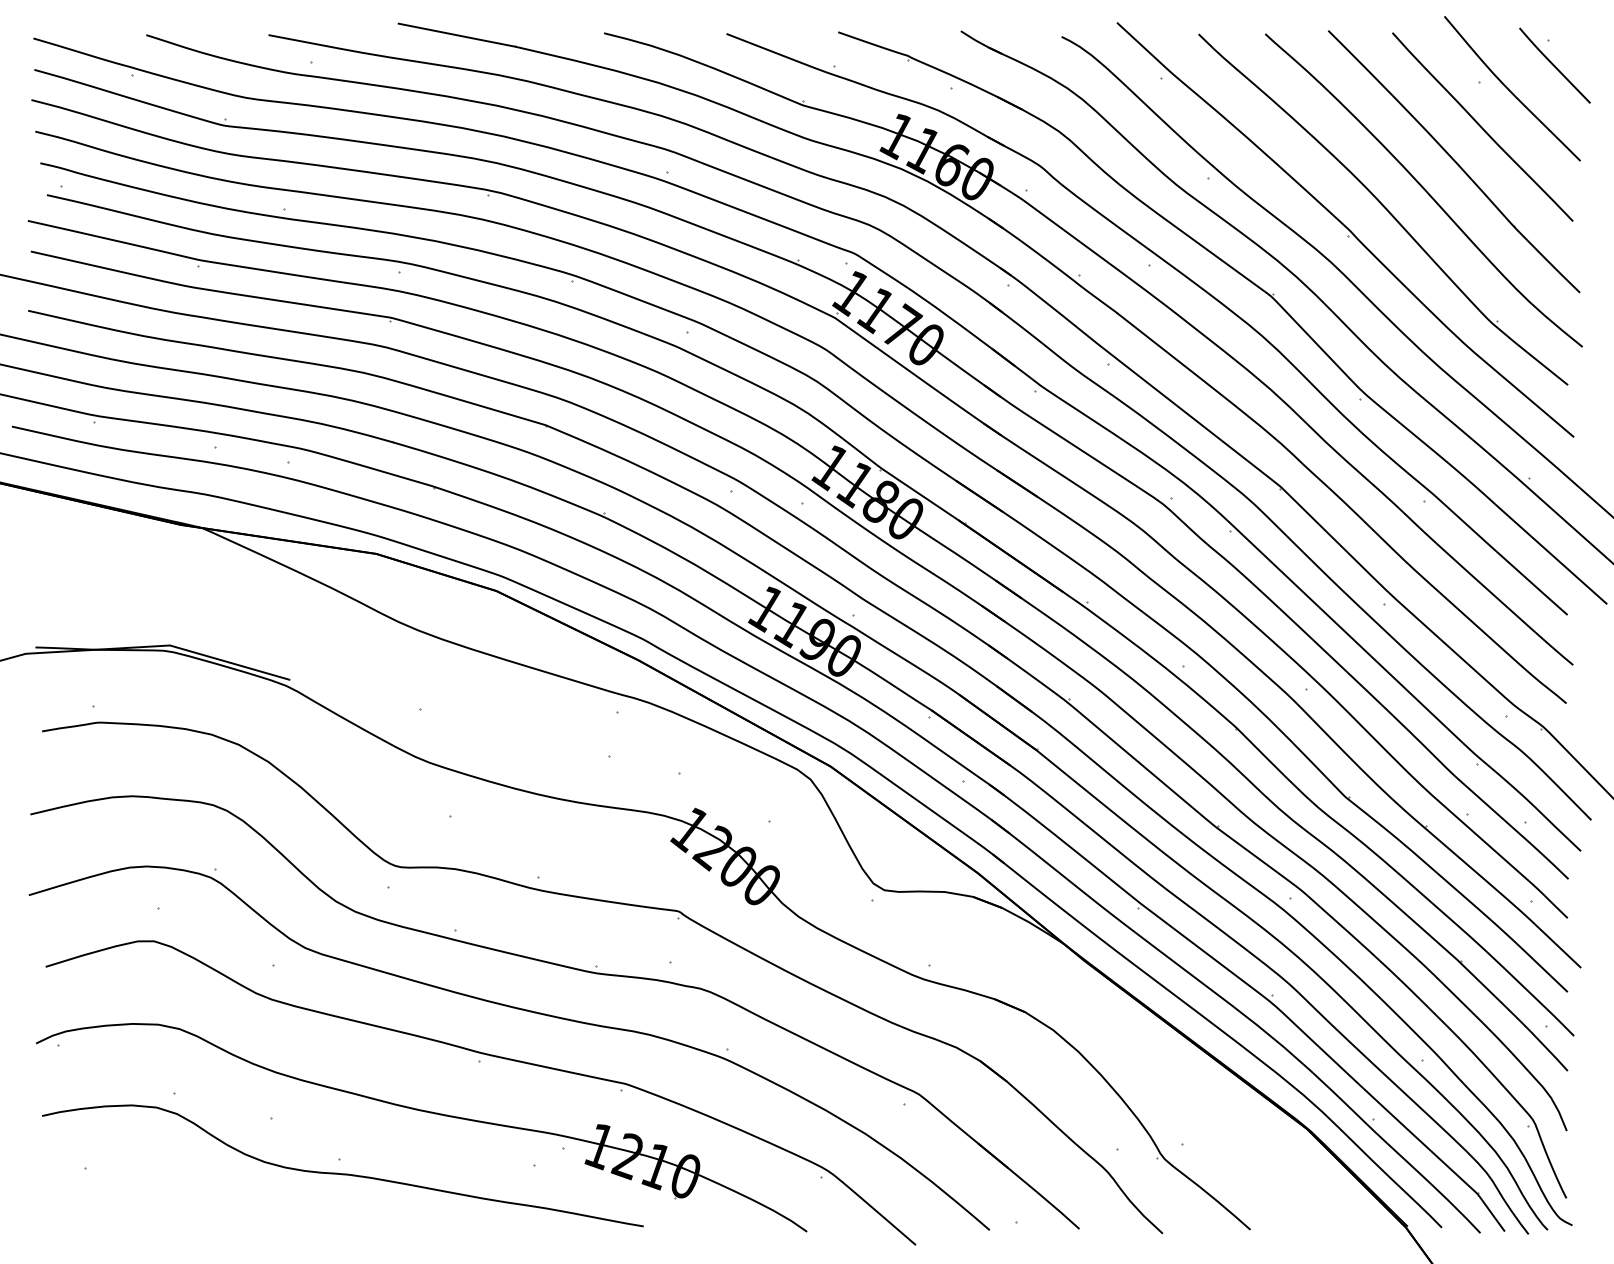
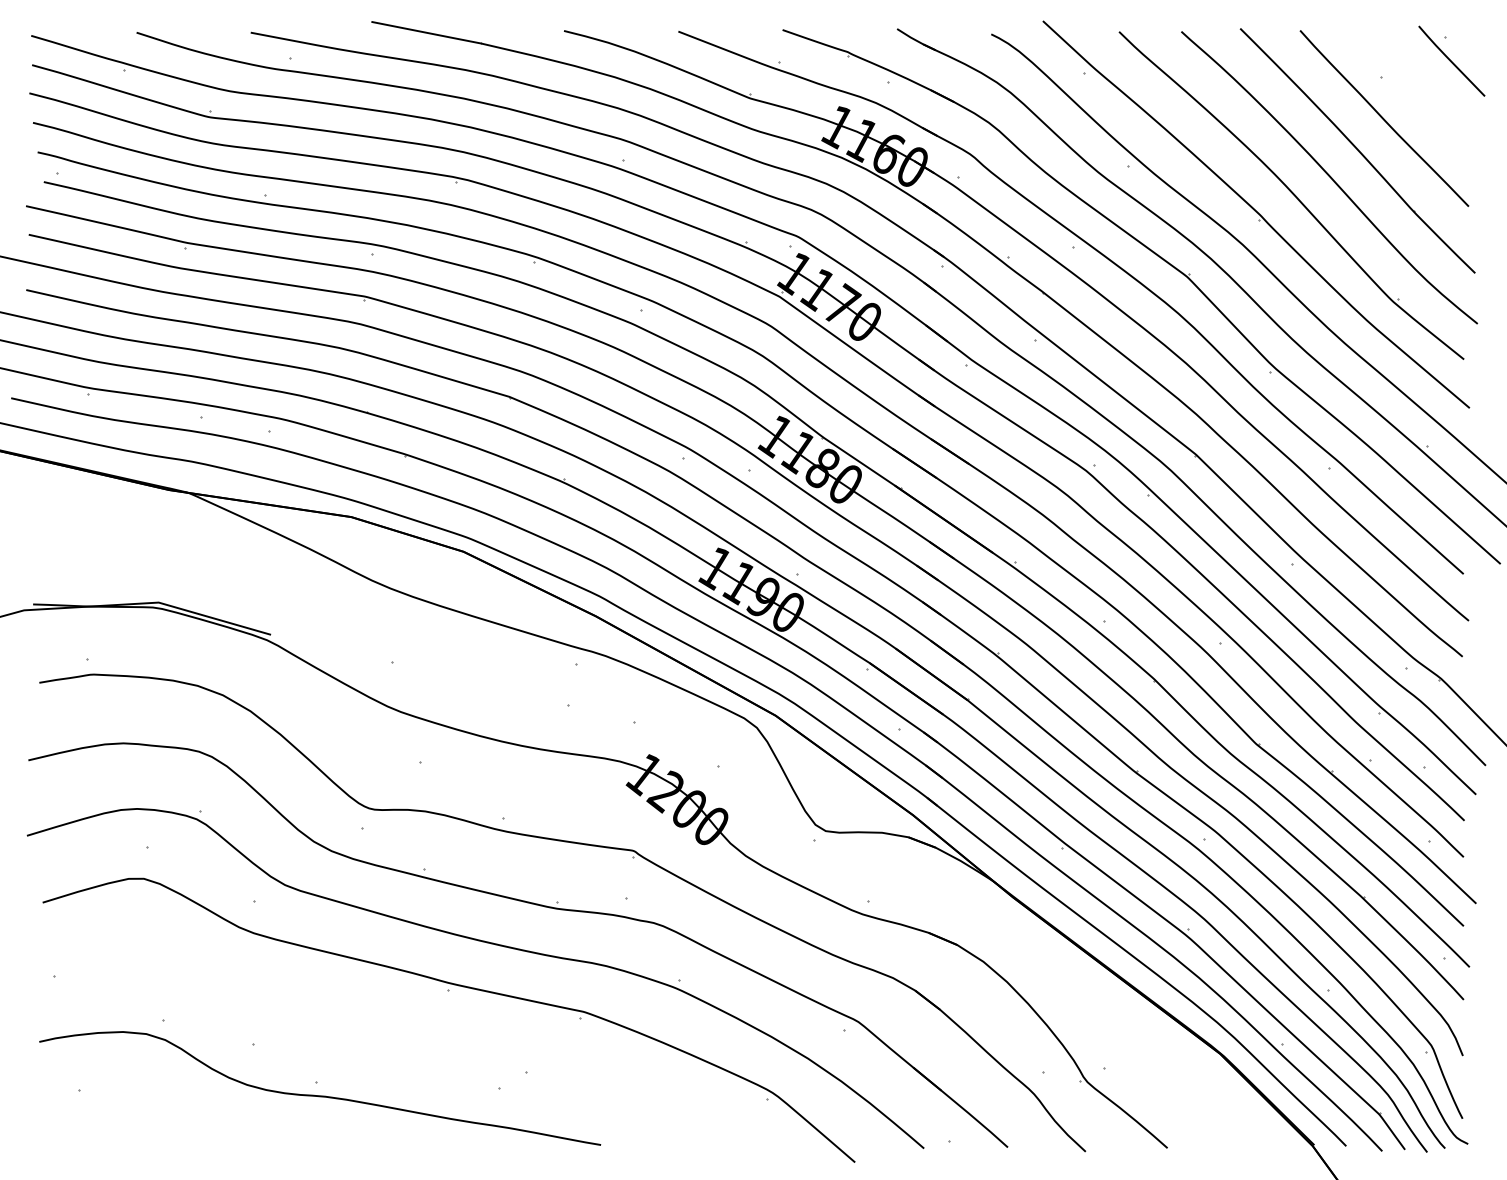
curve: (1510, 90) -> (1410, 84), removed
part: (424, 1112) -> (396, 1038), removed

